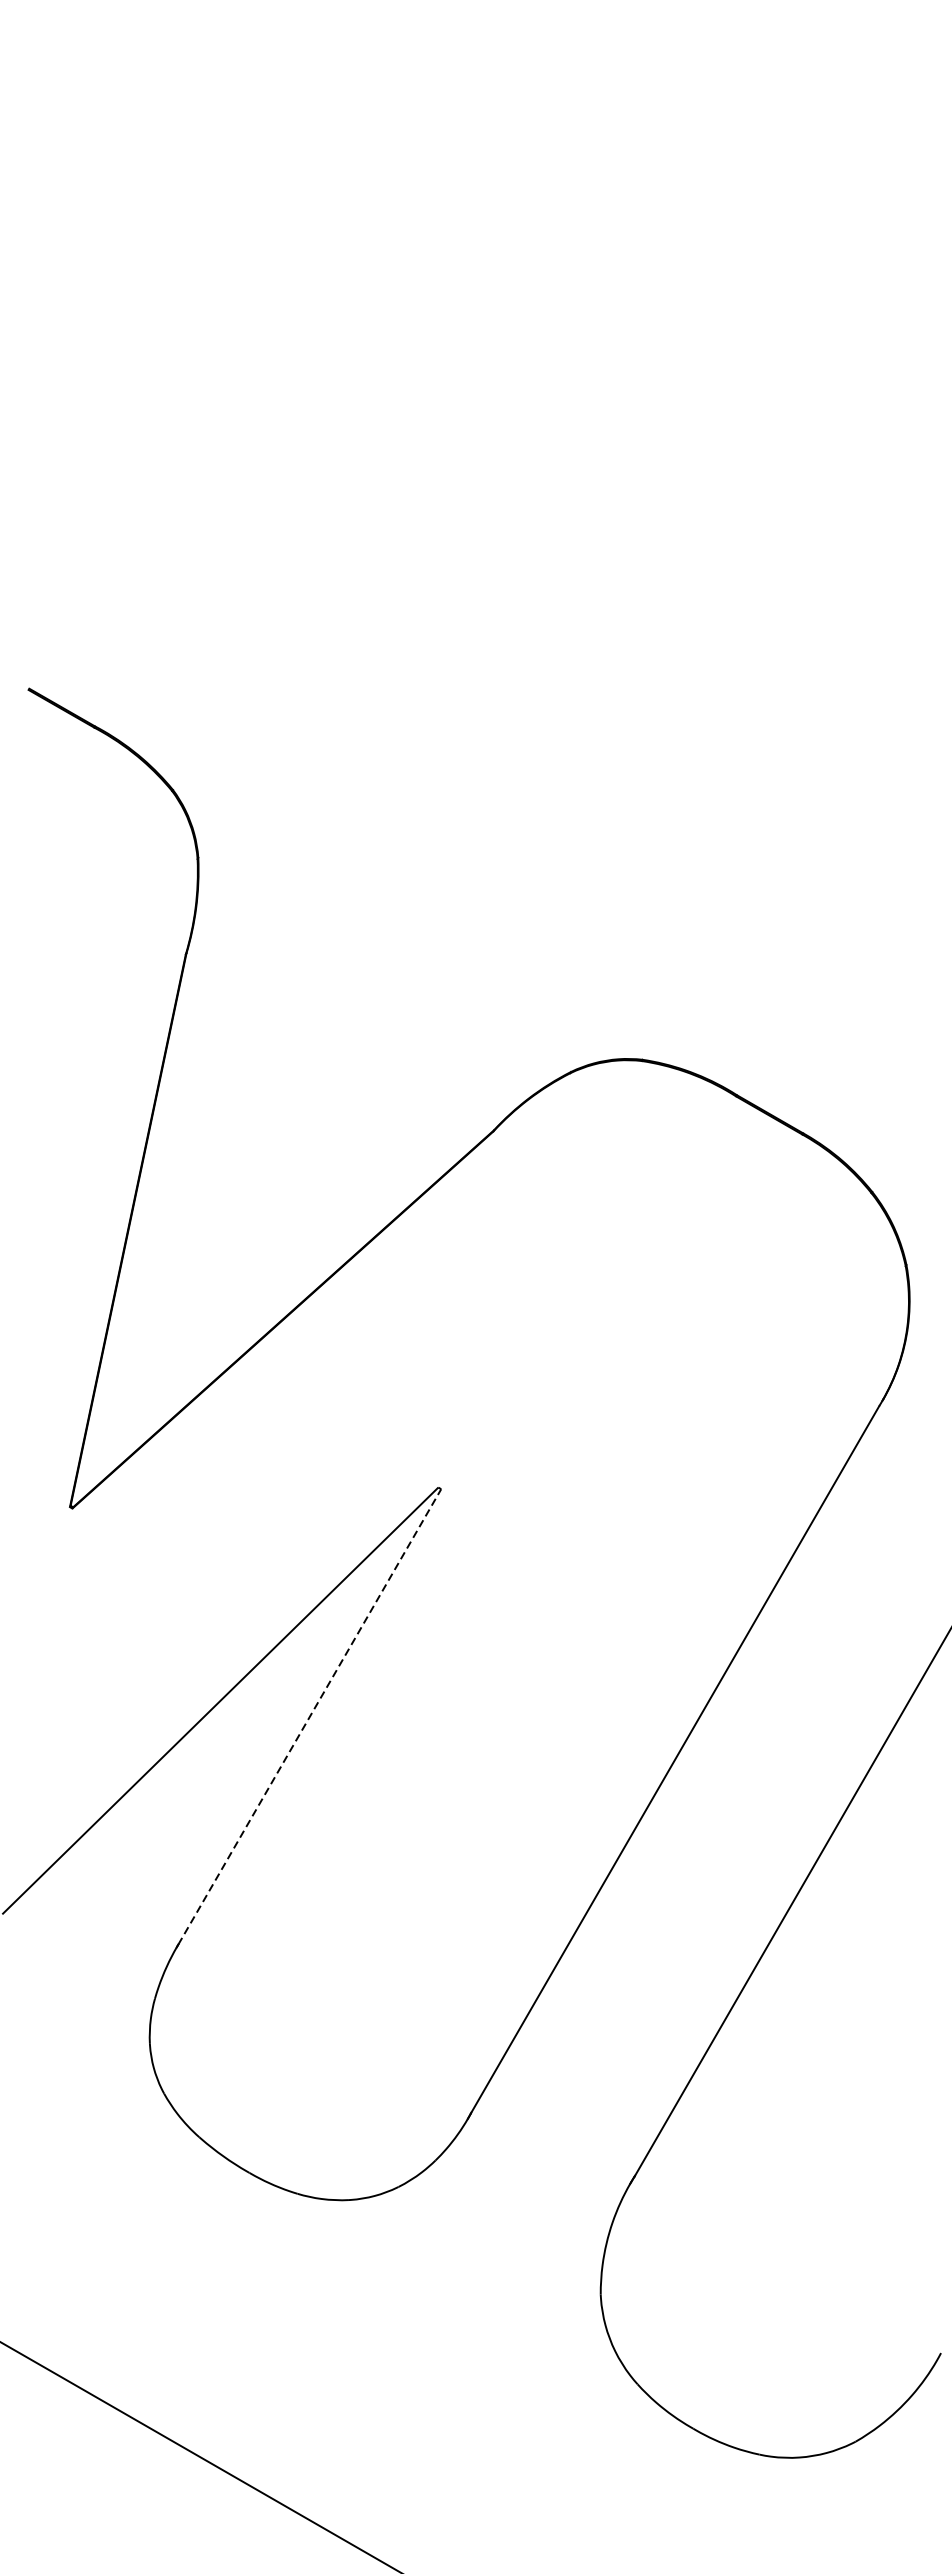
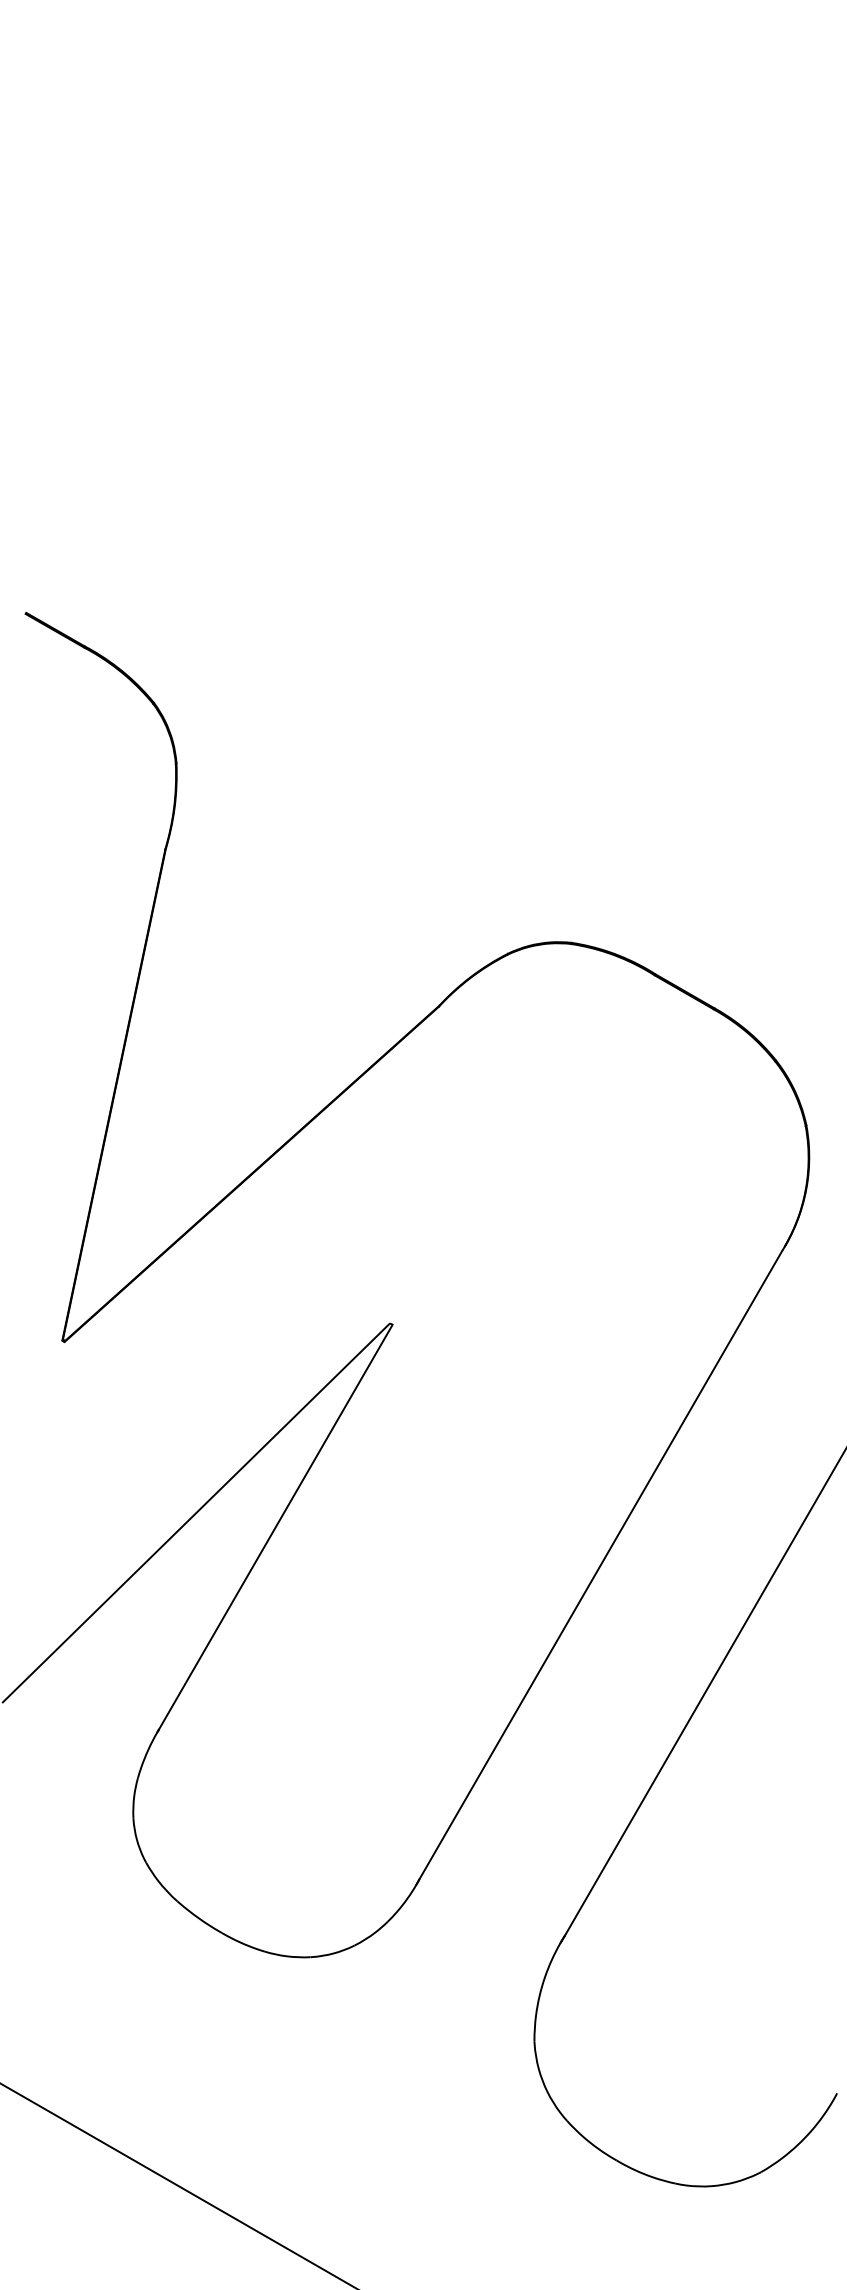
line: (309, 1717) -> (275, 1527), dashed -> solid

